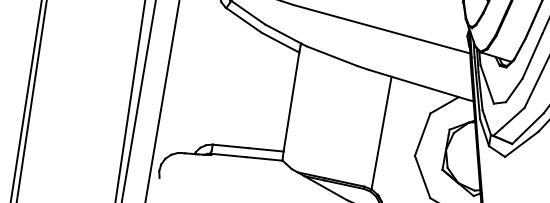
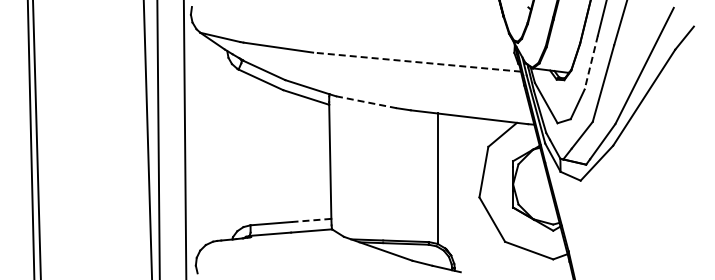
line: (381, 29) -> (416, 62), solid -> dashed
line: (331, 56) -> (366, 102), solid -> dashed
line: (532, 56) -> (591, 62), solid -> dashed
line: (266, 149) -> (311, 220), solid -> dashed

